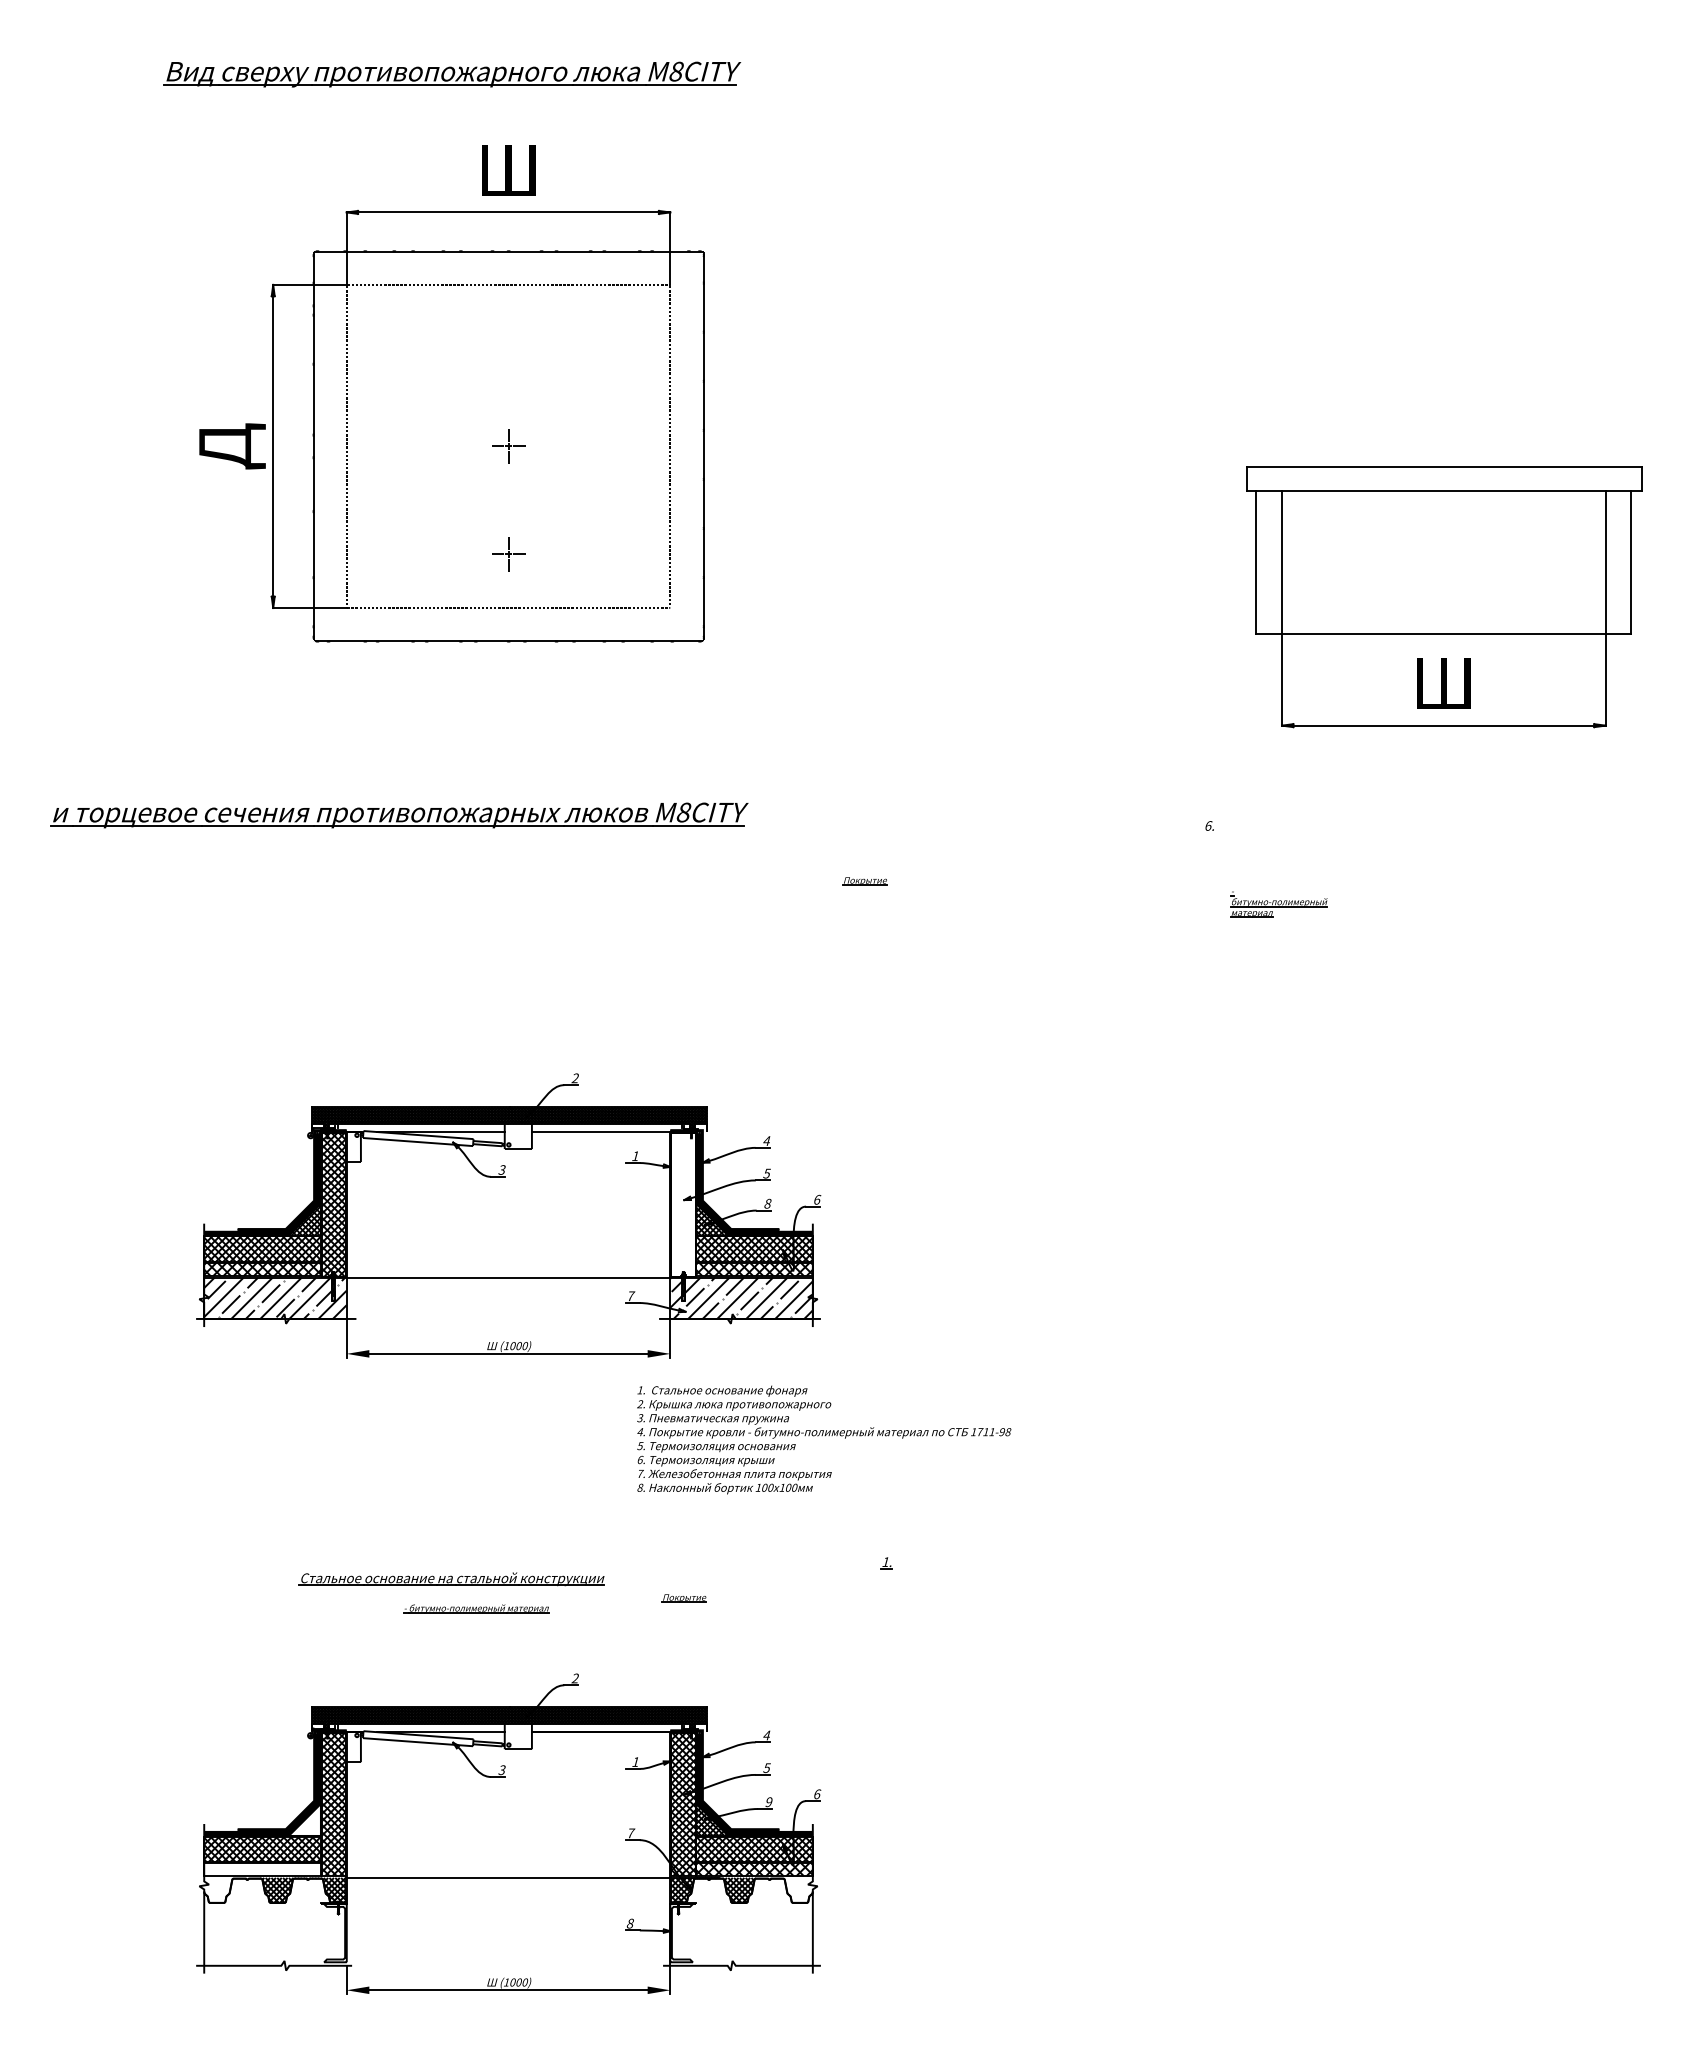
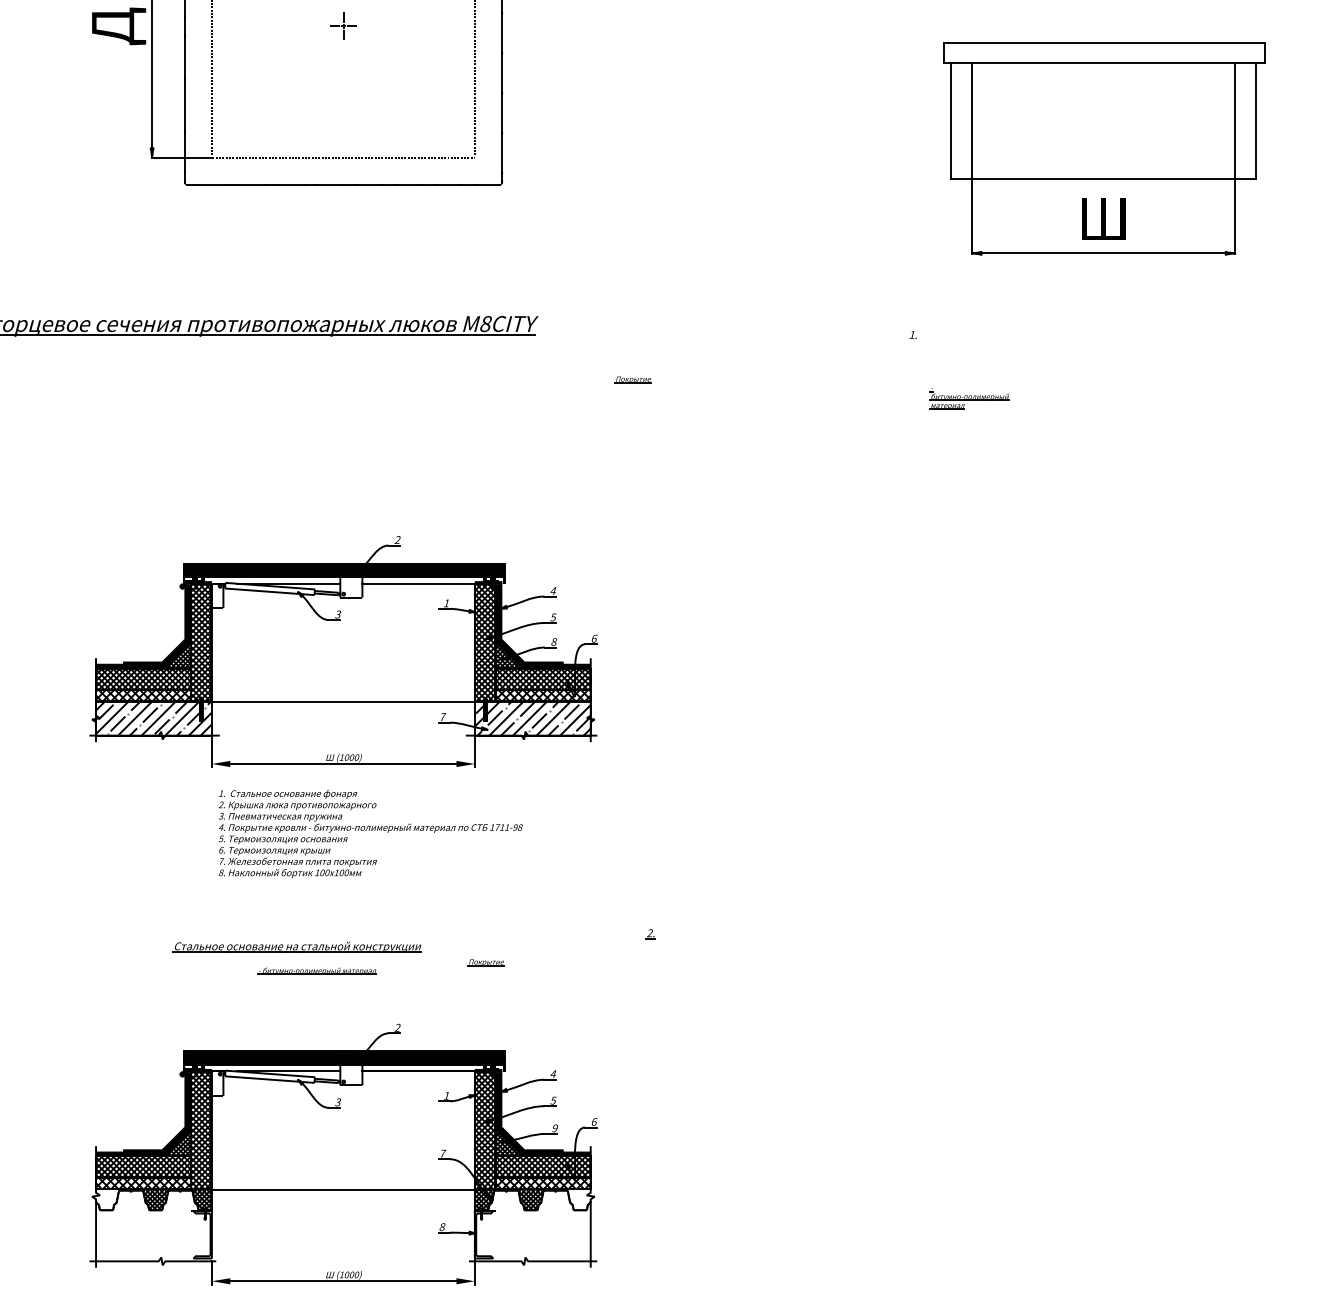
part: (508, 554) -> (343, 114), removed
text: (1208, 825) -> (912, 334), 6.^I -> 1.^I
hatch: (682, 1204) -> (484, 642), added
text: (824, 1439) -> (371, 833), moved
text: (885, 1561) -> (649, 932), 1. -> 2.
hatch: (304, 1820) -> (177, 1143), added
hatch: (262, 1869) -> (143, 1183), added

